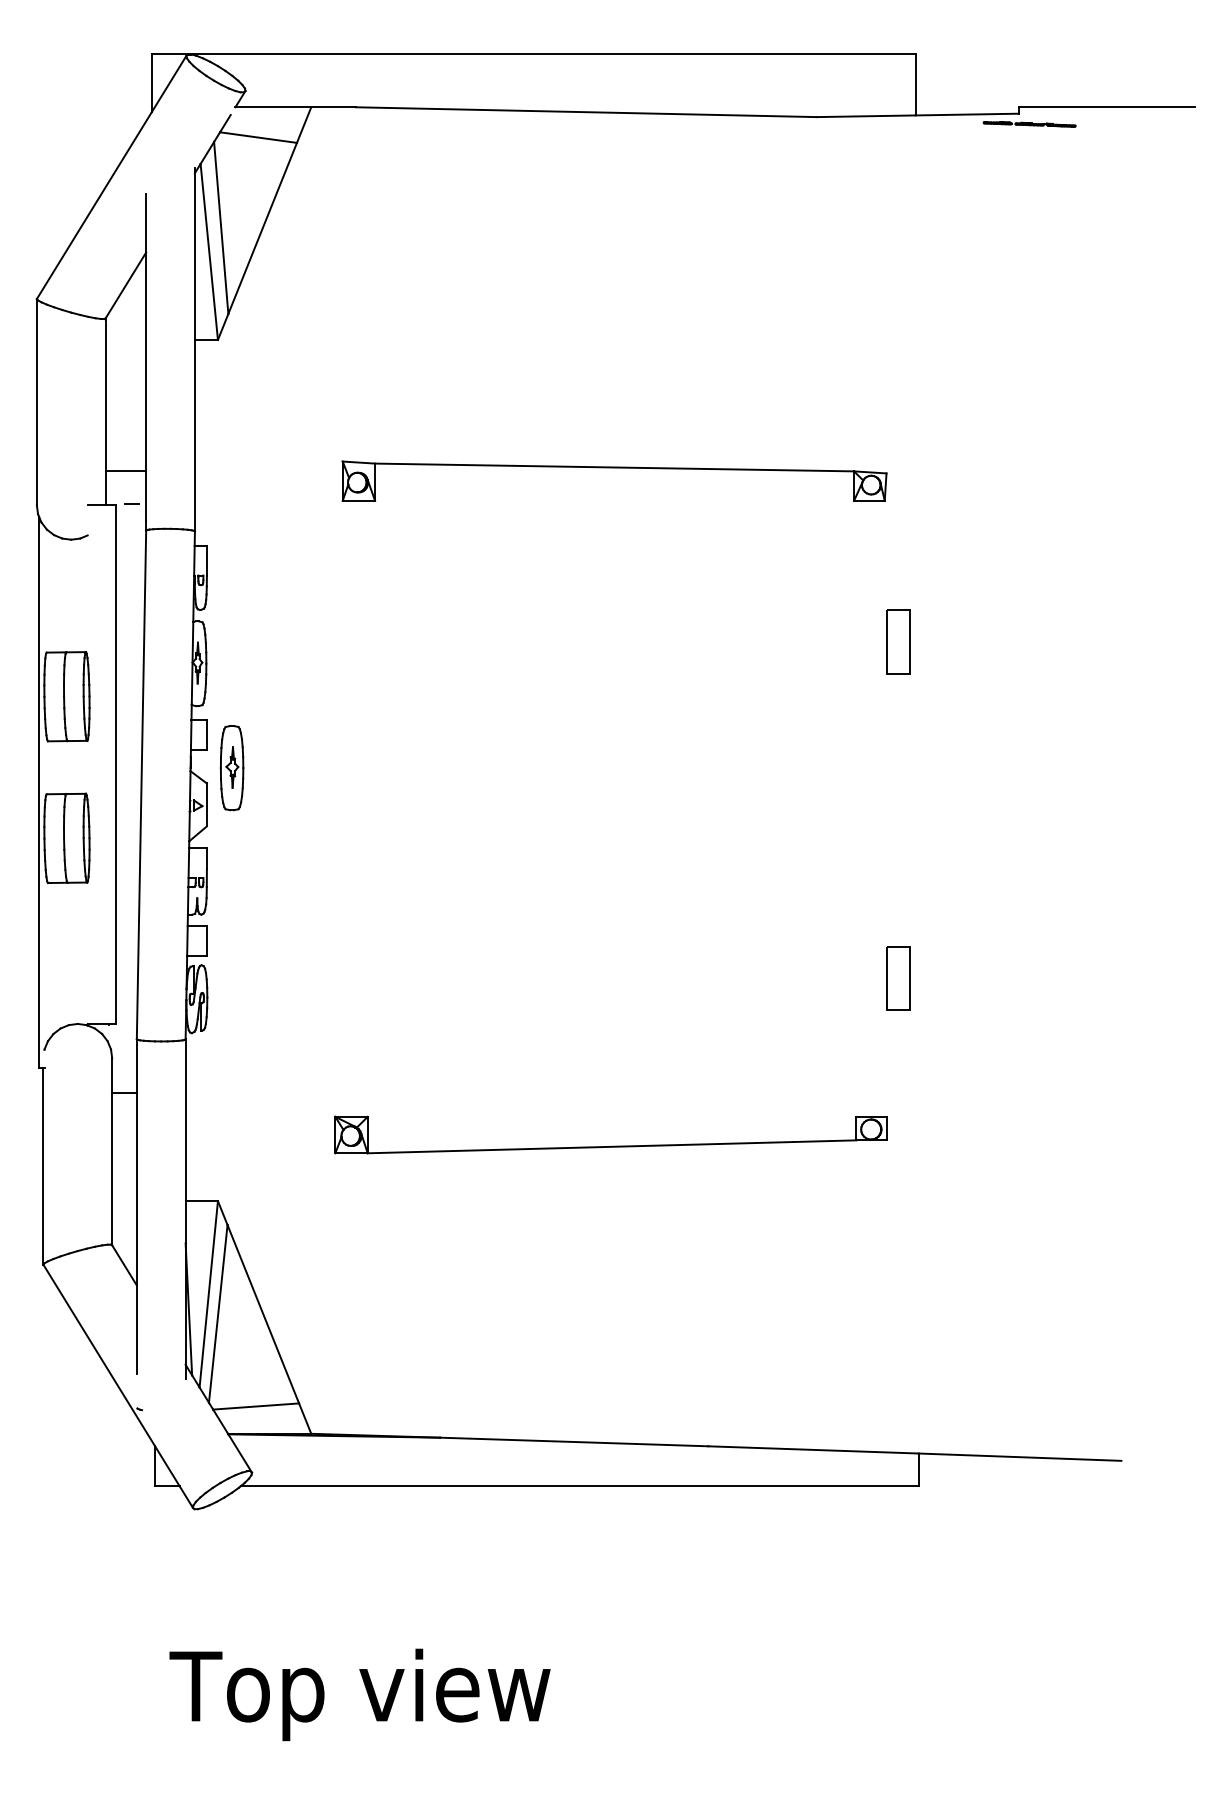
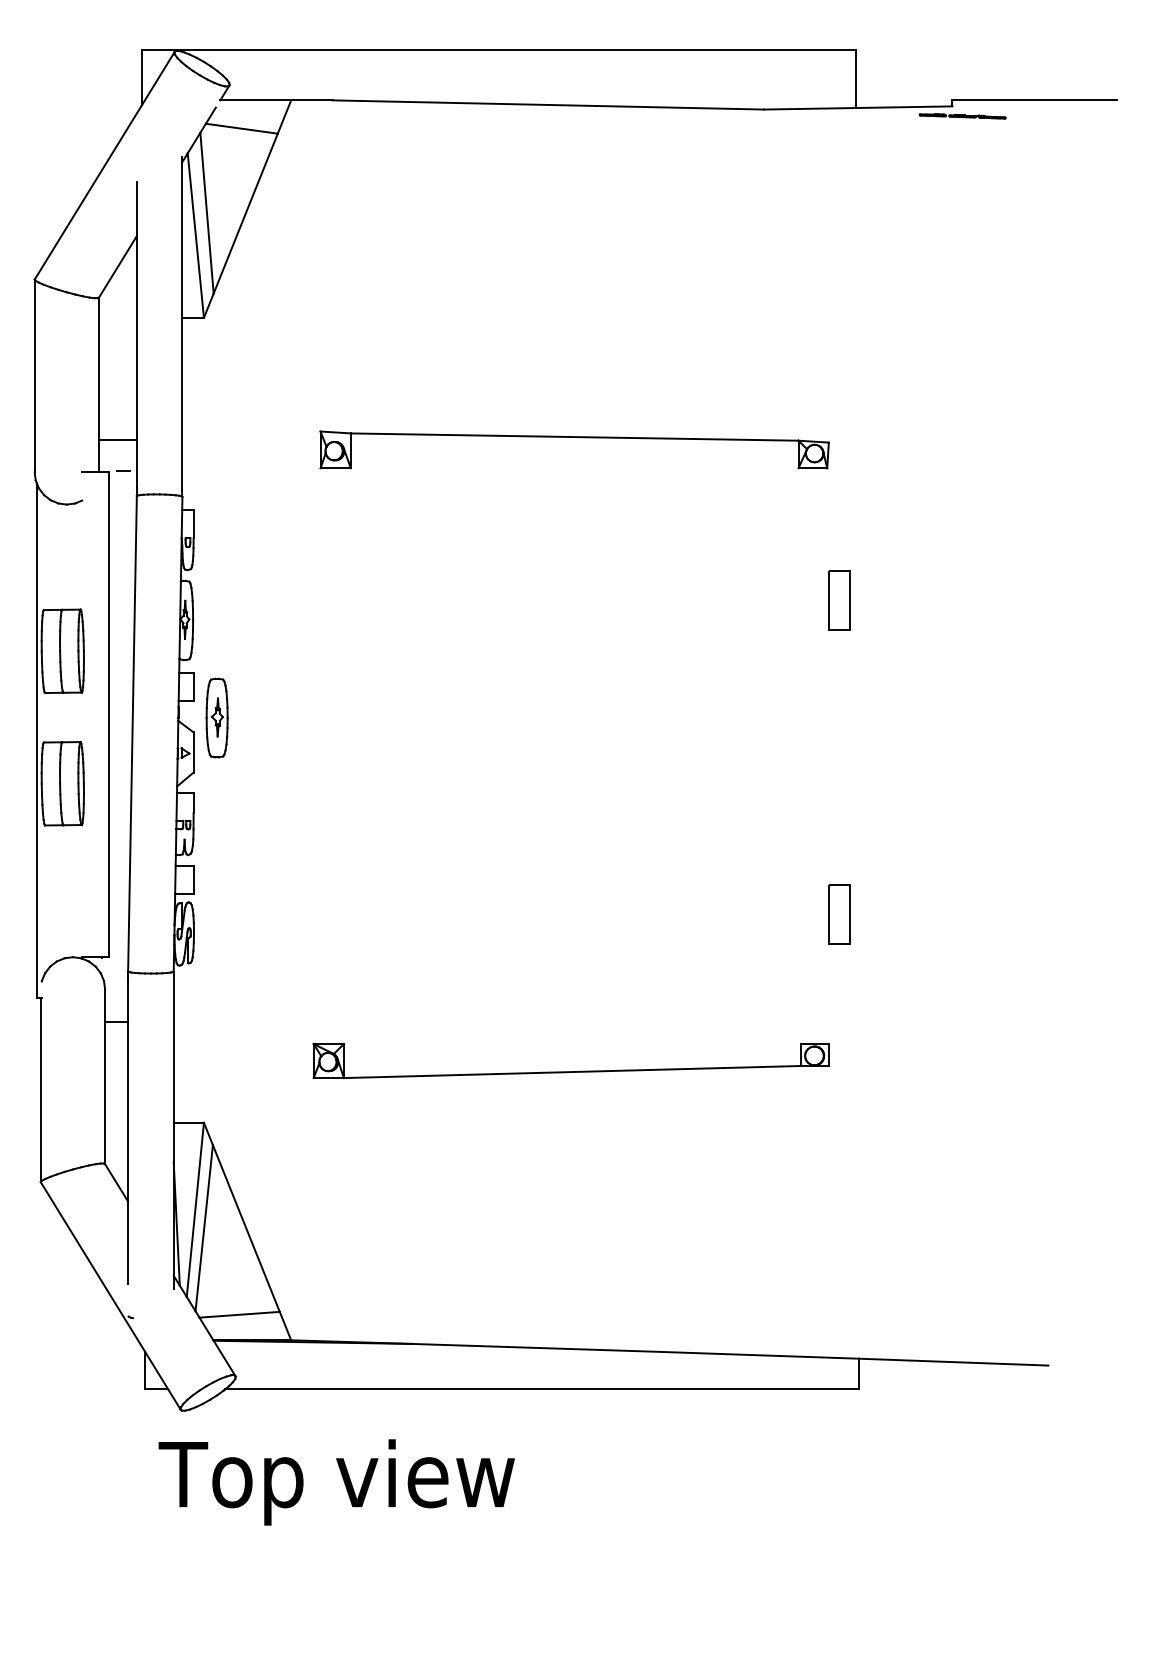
text: (359, 1694) -> (336, 1482), moved

